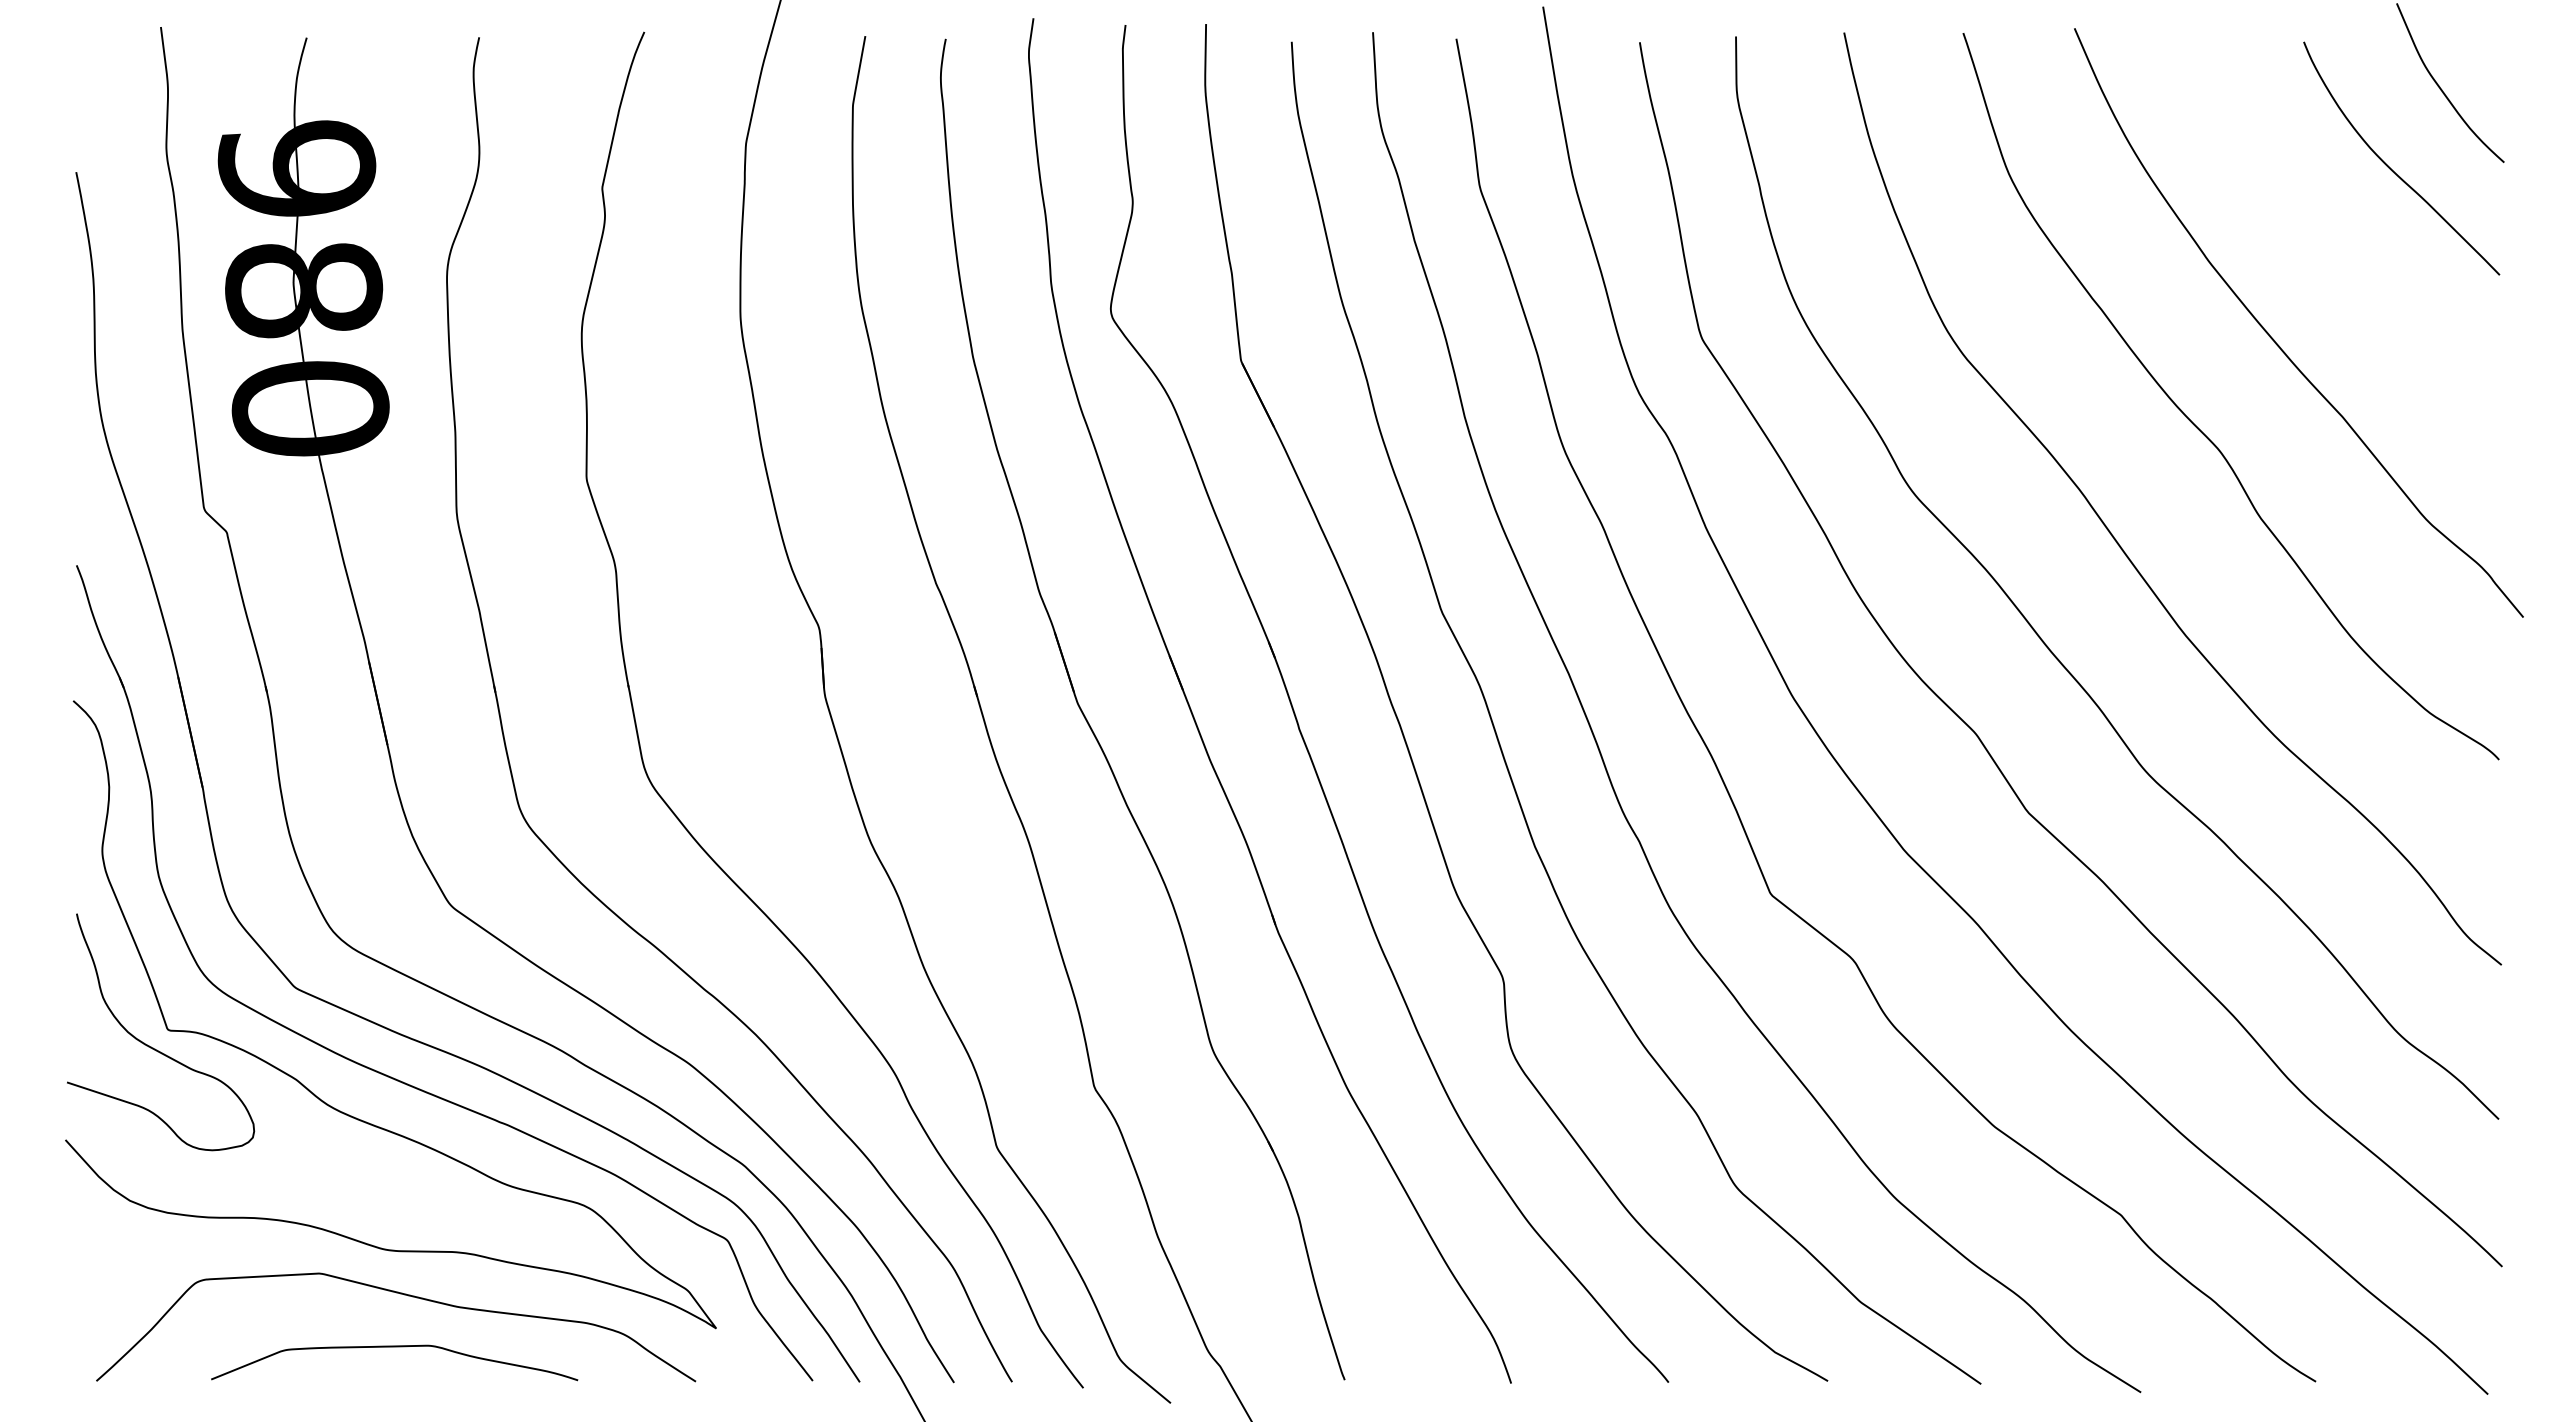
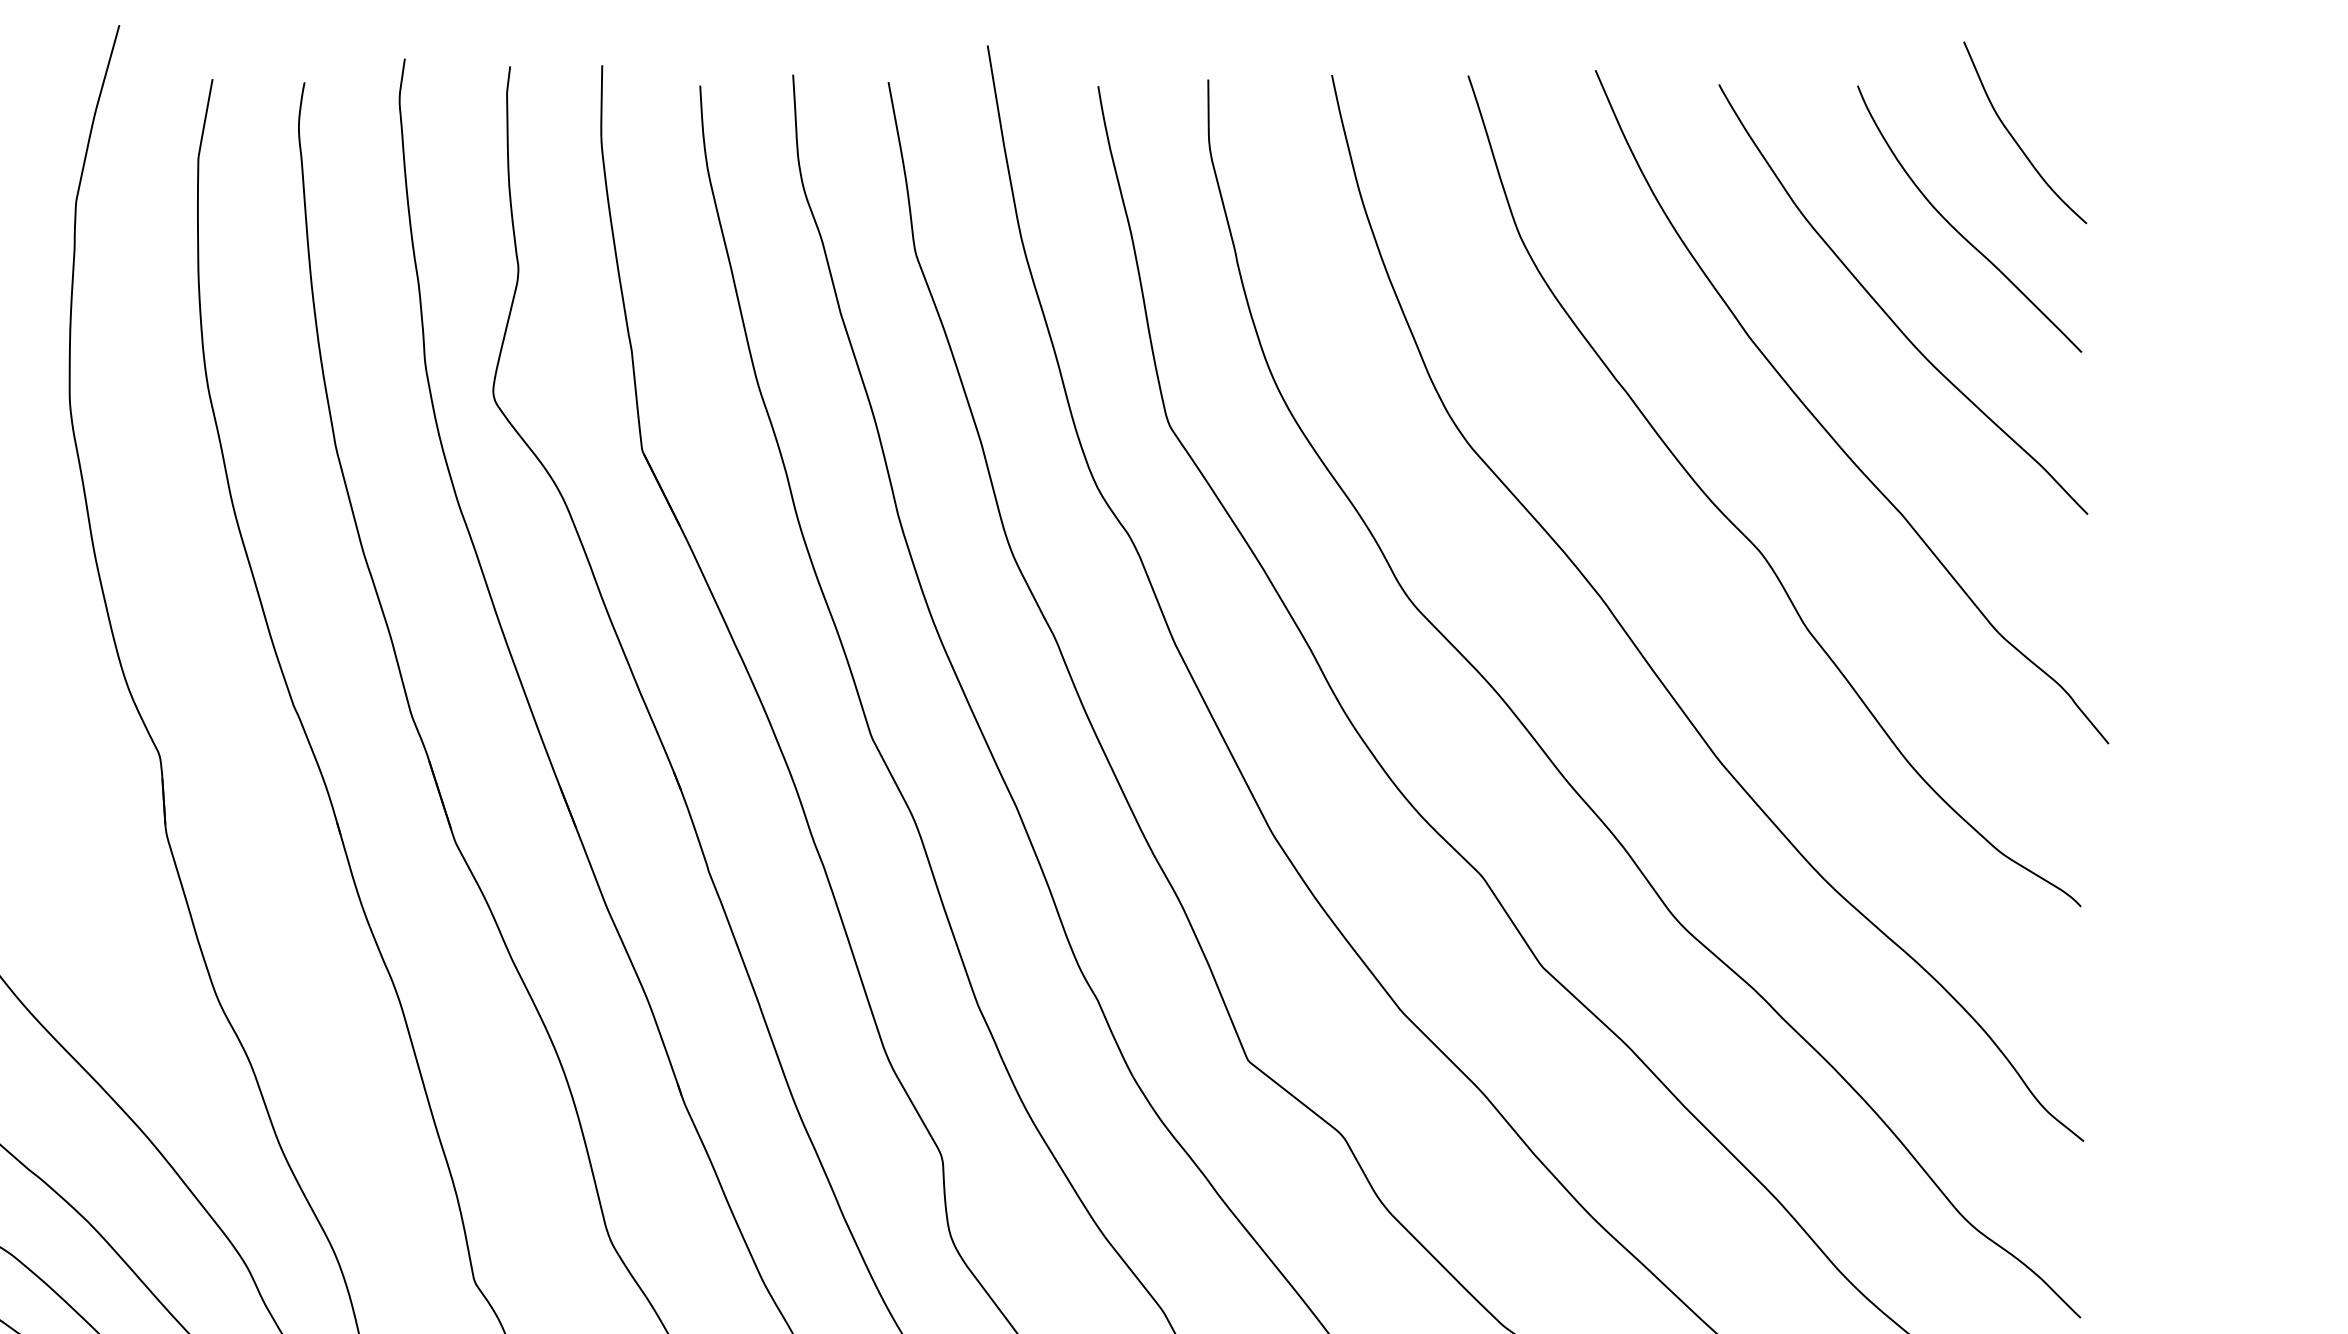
curve: (2330, 241) -> (1888, 313), added

